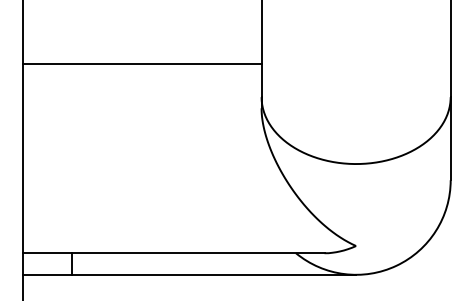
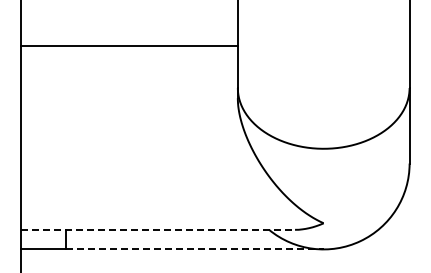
line: (142, 64) -> (129, 46), moved
line: (174, 252) -> (158, 229), solid -> dashed
line: (213, 274) -> (194, 249), solid -> dashed

